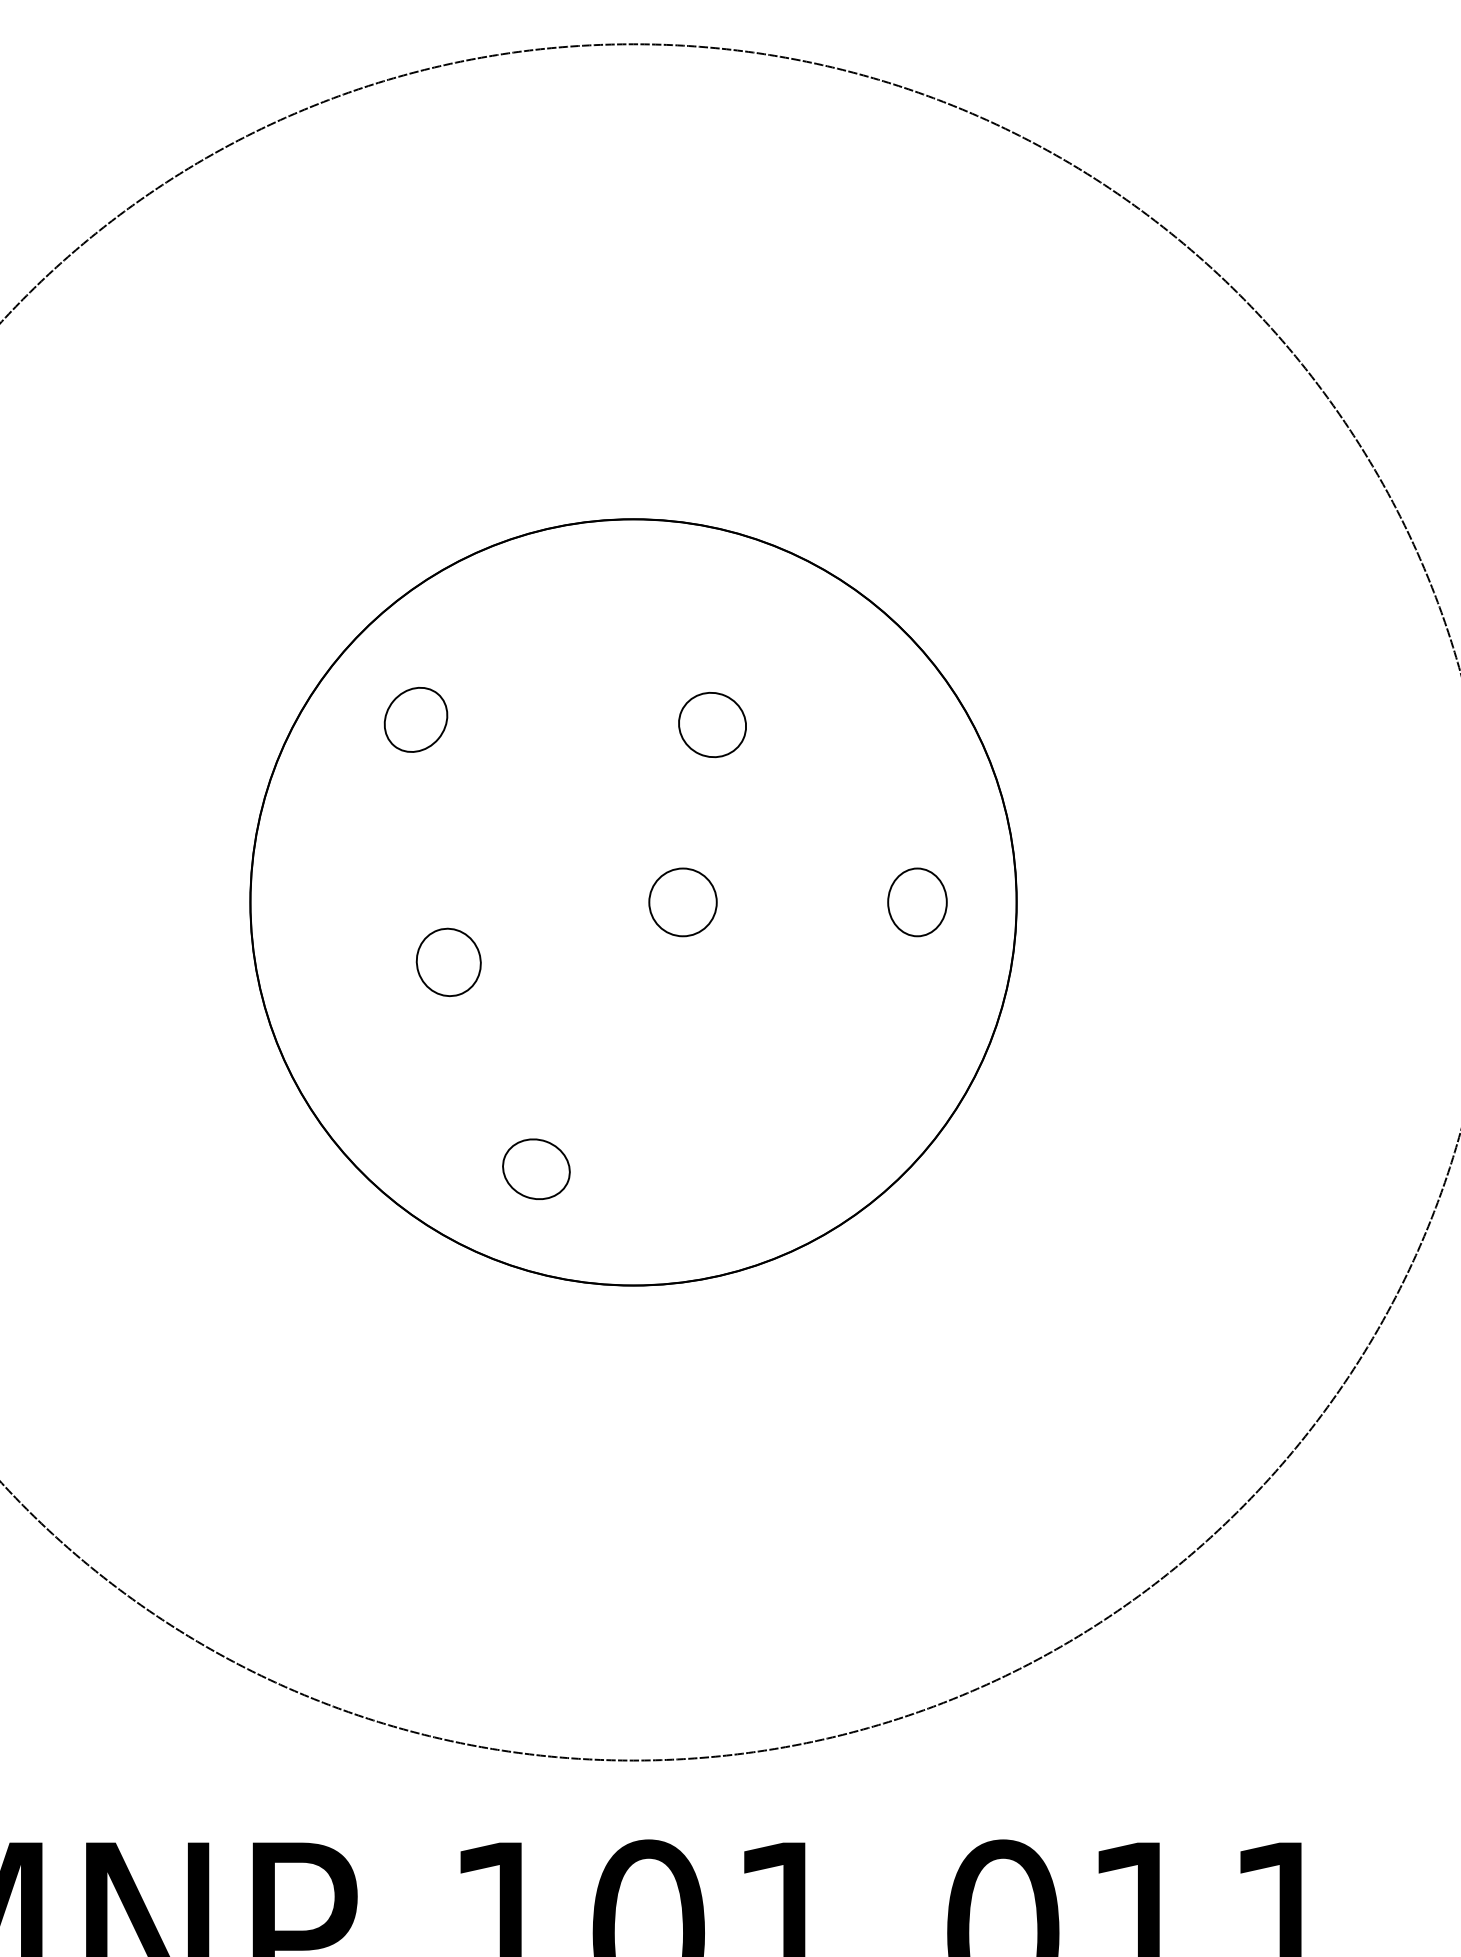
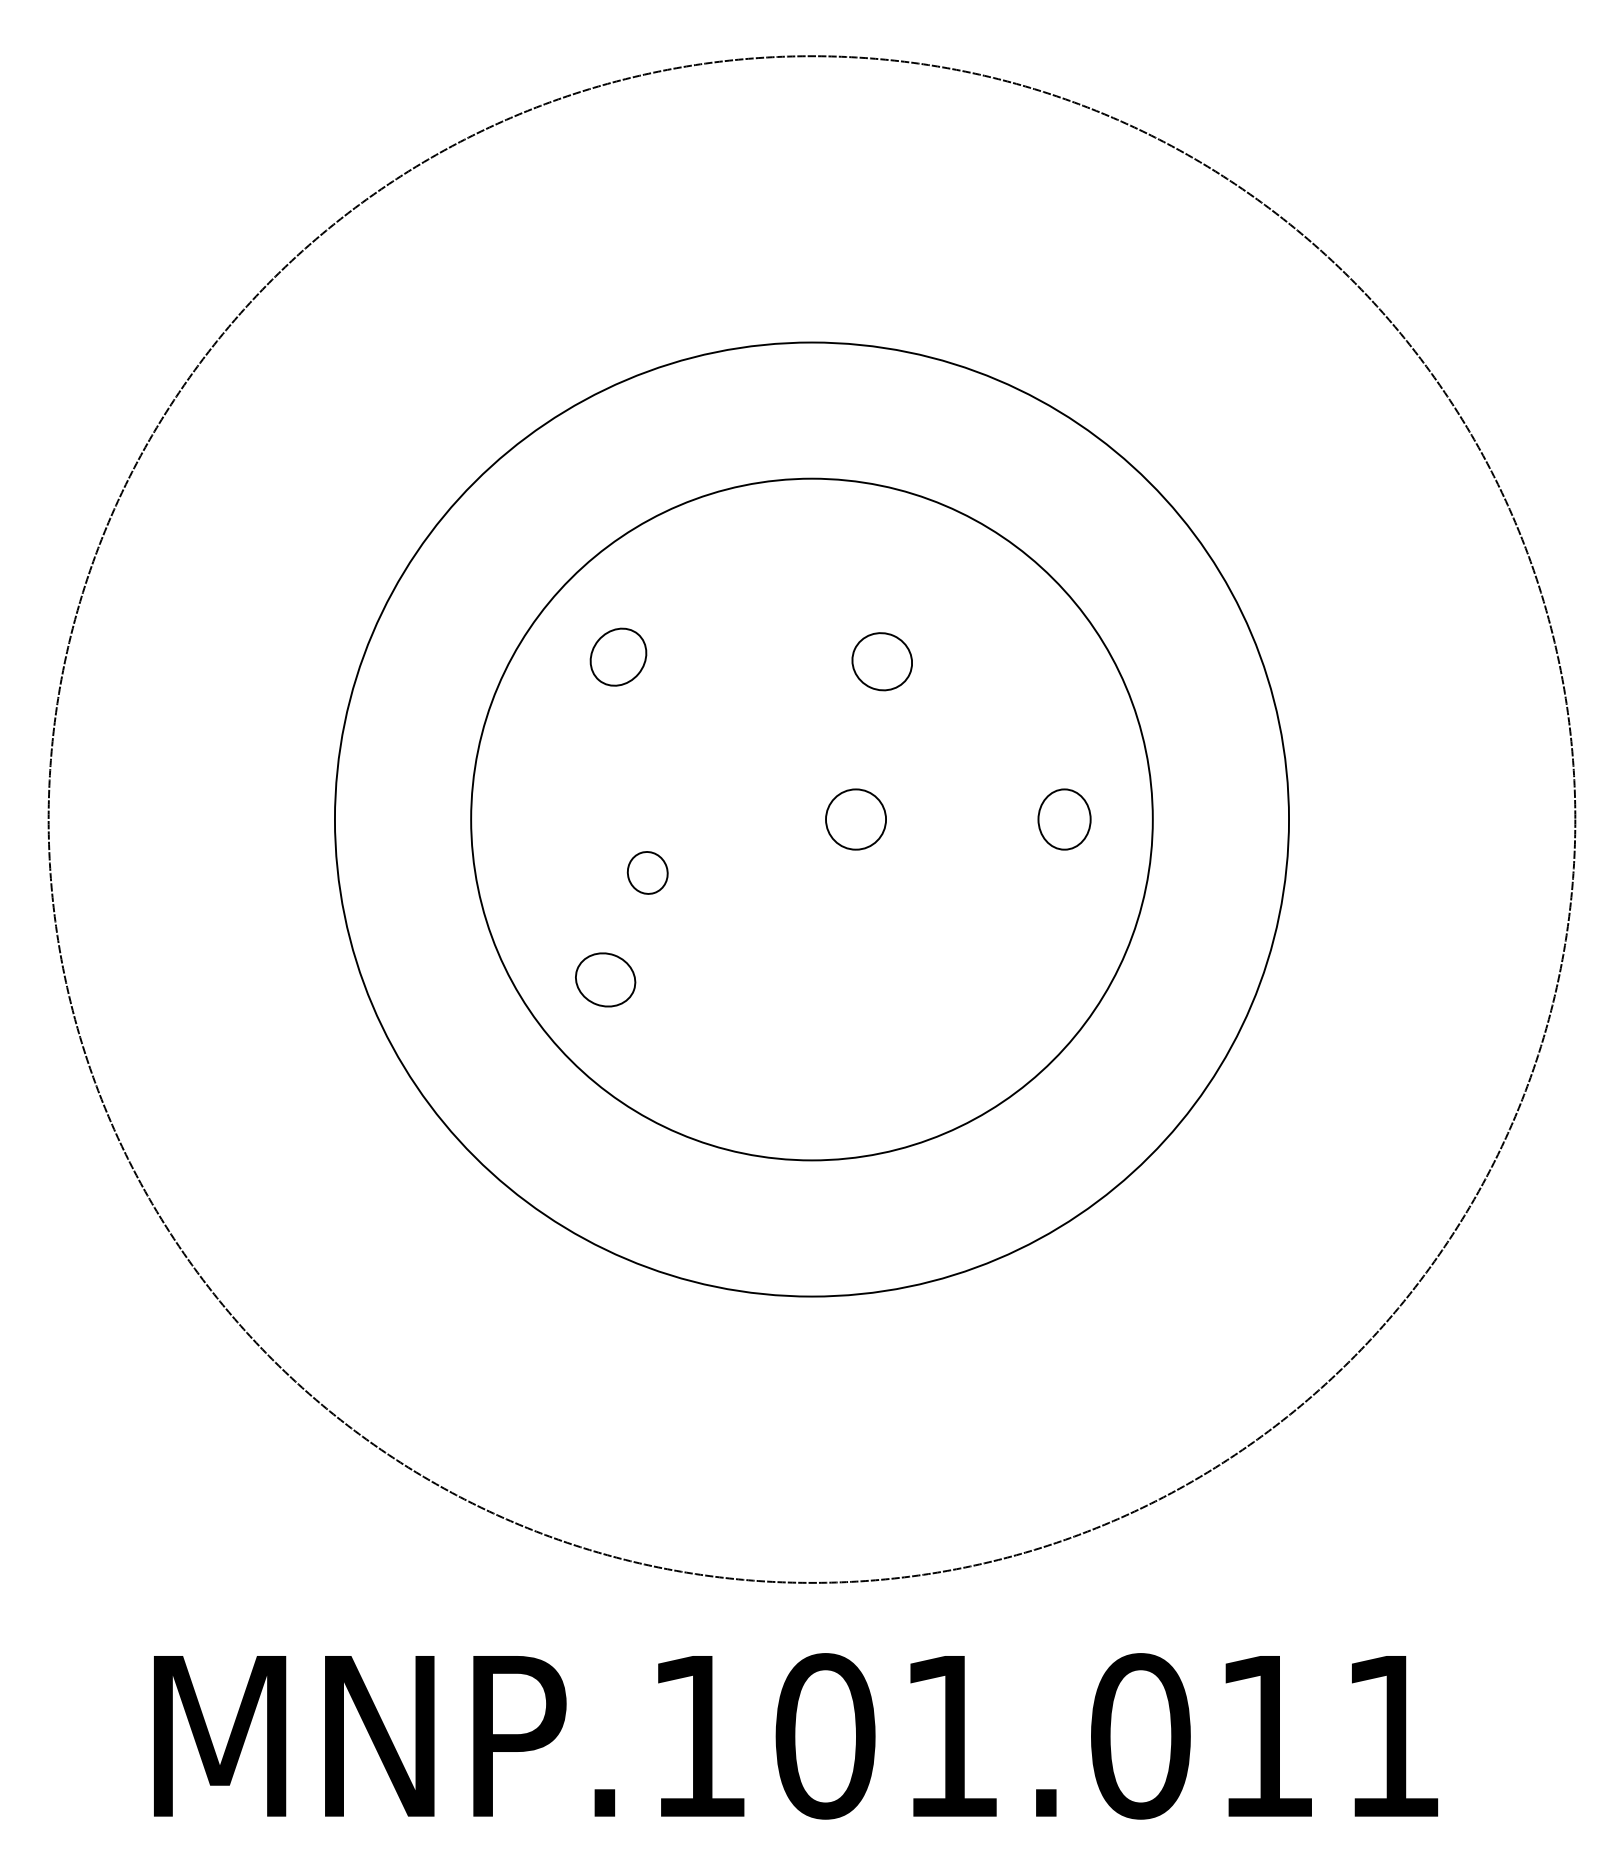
circle: (632, 902) -> (811, 819), size x1.4
part: (448, 961) -> (647, 872), size x0.7
part: (536, 1168) -> (605, 979), moved

